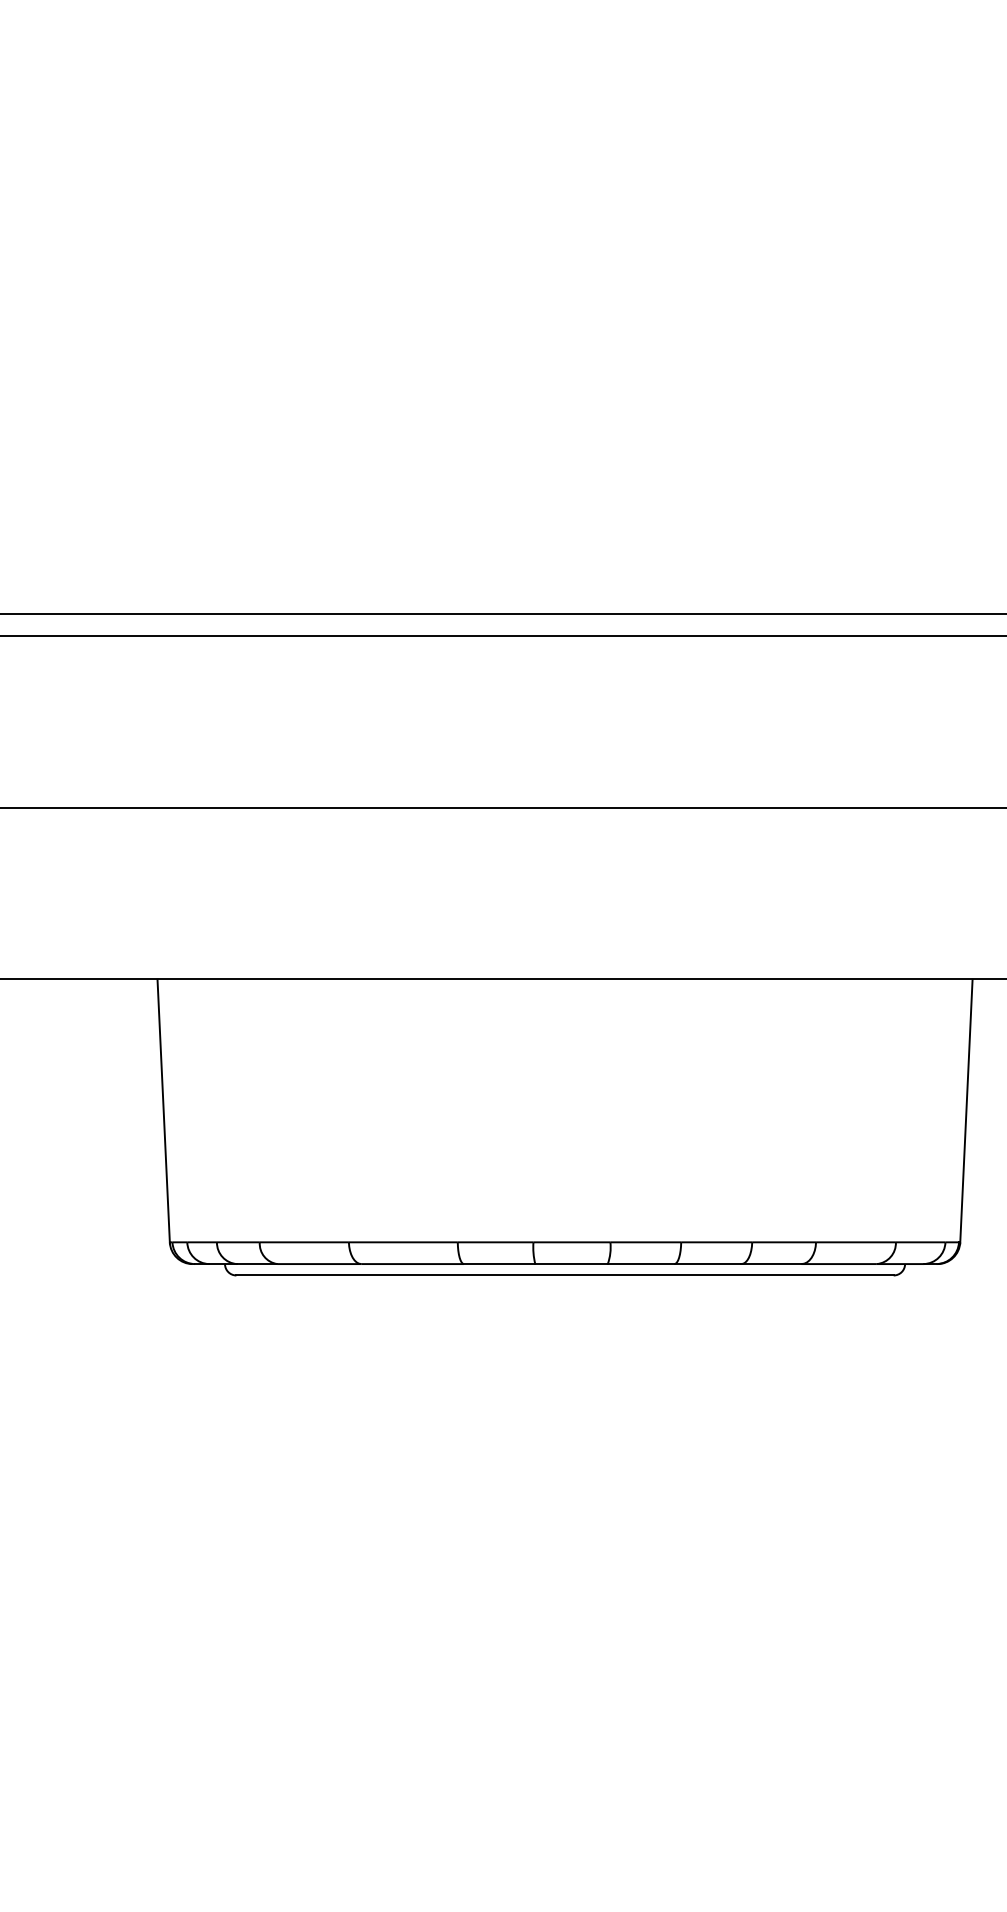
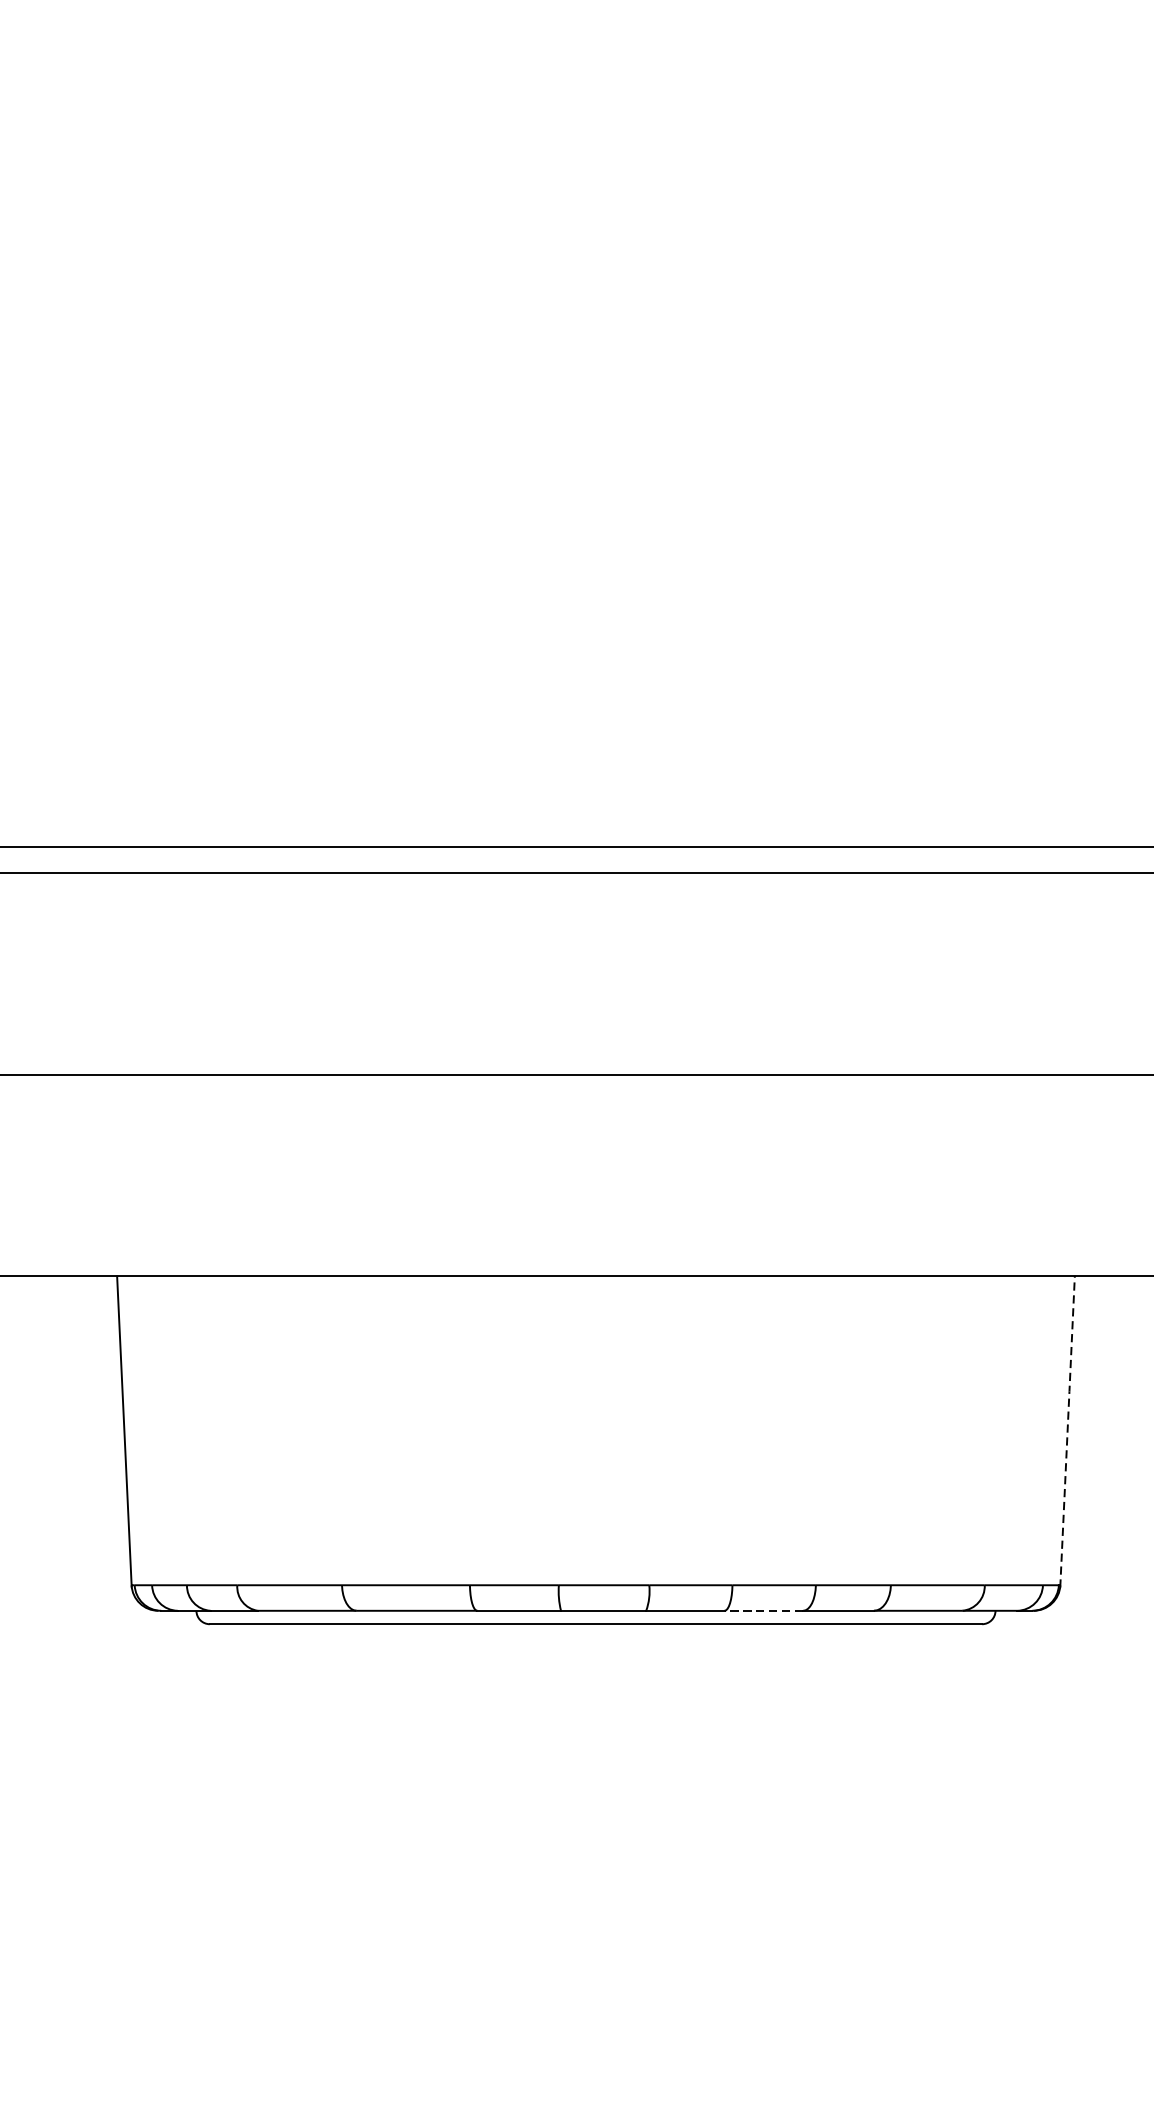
line: (966, 1111) -> (1067, 1431), solid -> dashed
line: (707, 1264) -> (763, 1611), solid -> dashed

